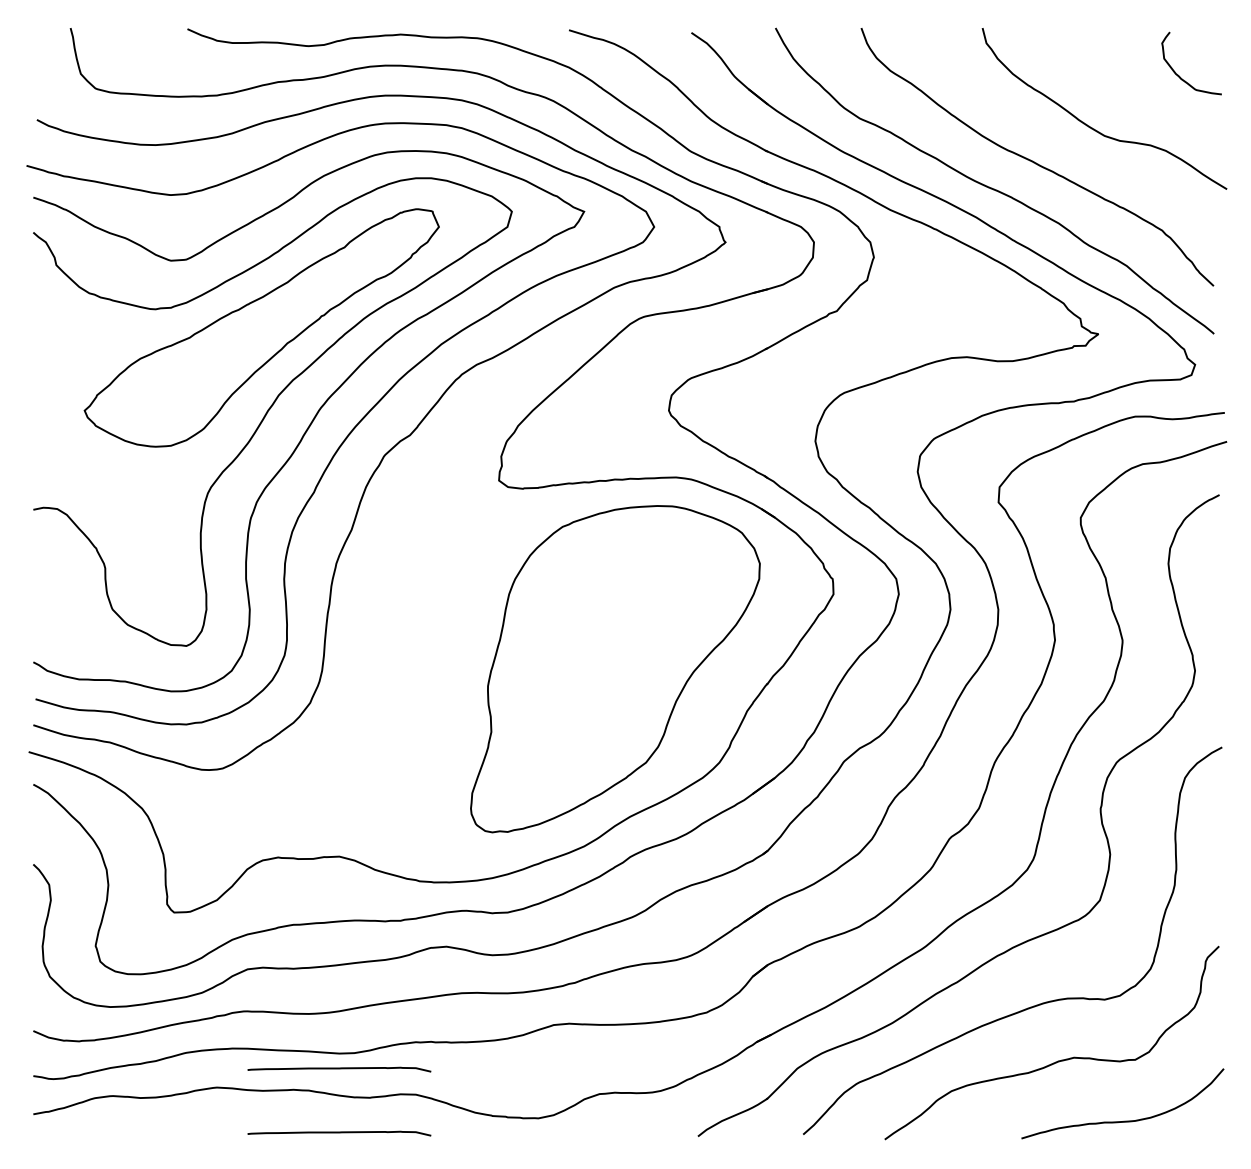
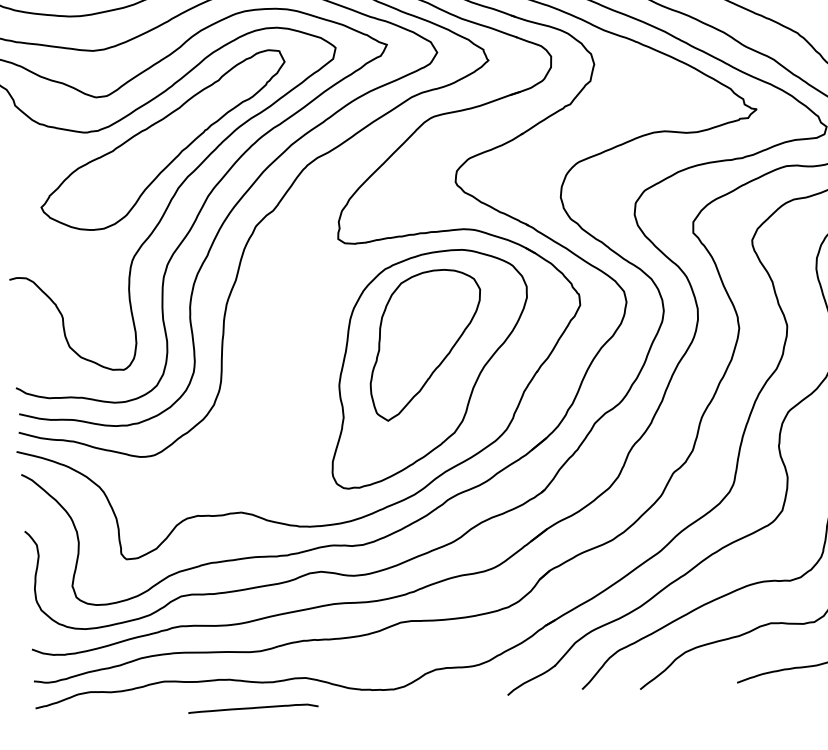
part: (612, 636) -> (425, 344), added
curve: (339, 1069) -> (250, 663), removed

